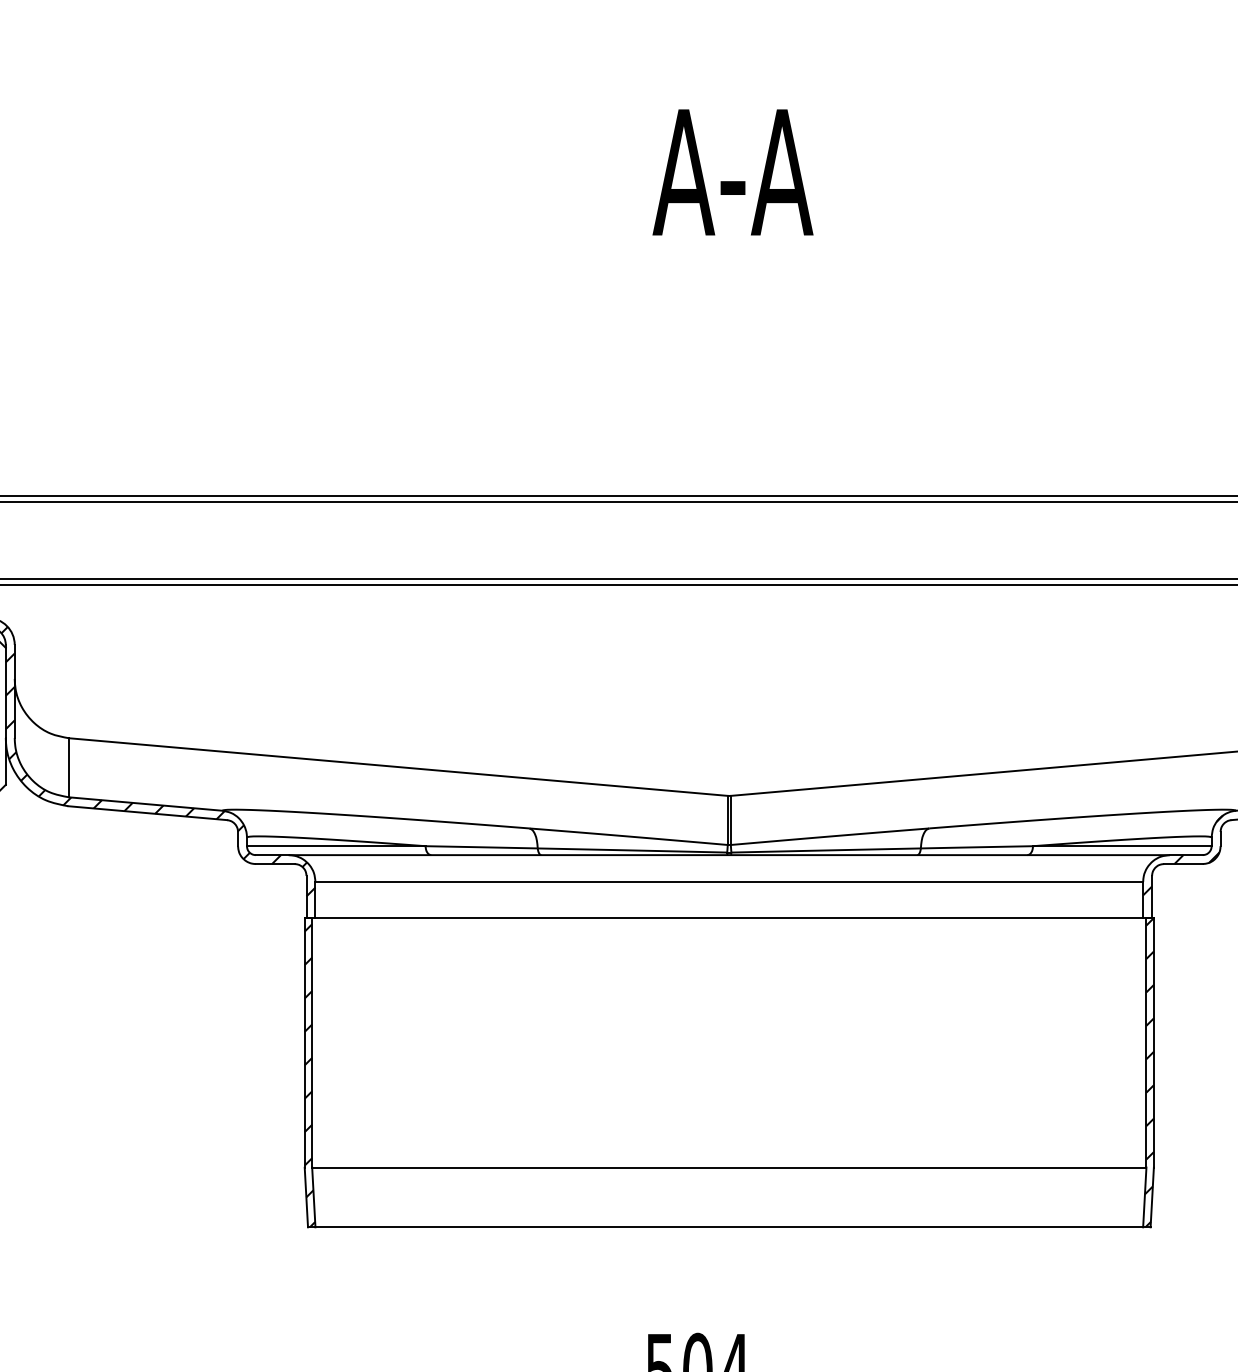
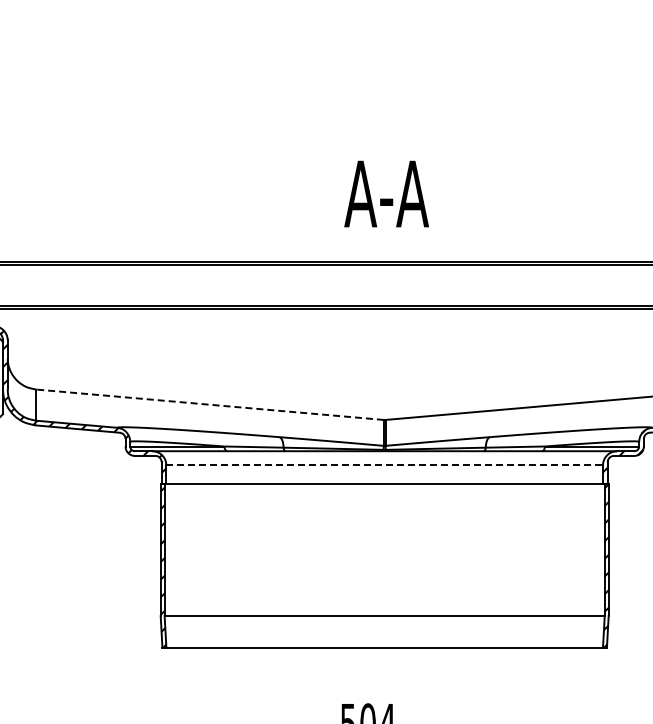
text: (732, 171) -> (386, 193), moved
line: (397, 766) -> (209, 404), solid -> dashed
line: (730, 882) -> (385, 465), solid -> dashed

